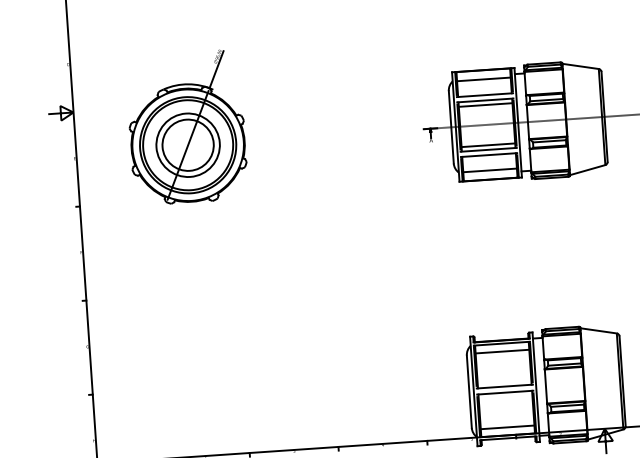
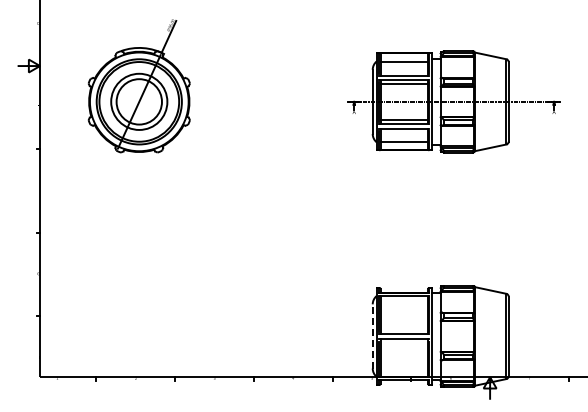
line: (502, 351) -> (404, 302), removed
line: (469, 390) -> (372, 335), solid -> dashed
line: (507, 427) -> (404, 370), removed

